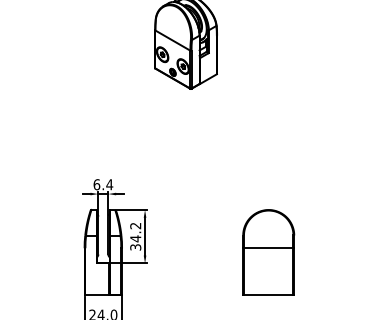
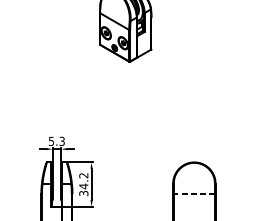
text: (103, 184) -> (57, 141), 6.4 -> 5.3
line: (268, 248) -> (194, 194), solid -> dashed

